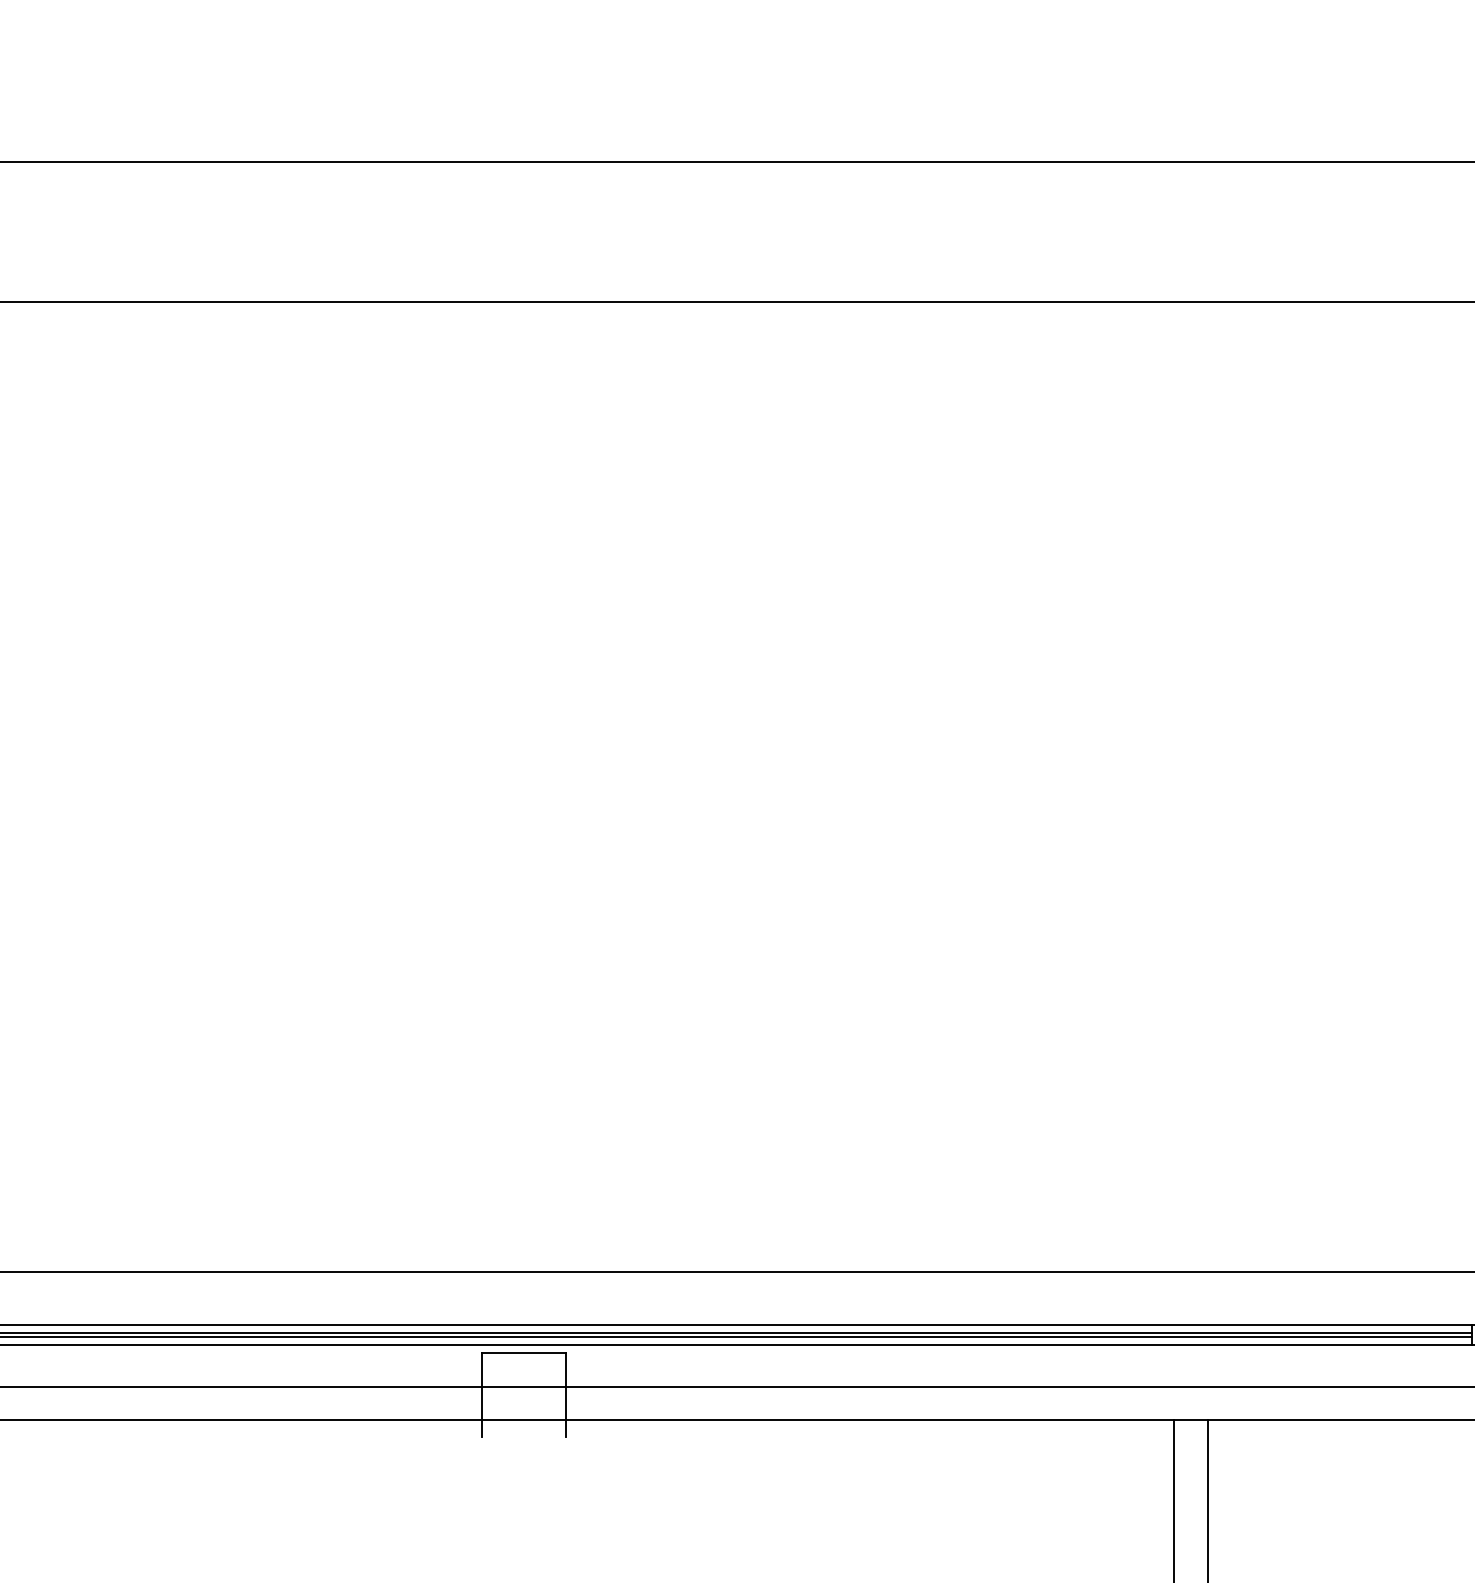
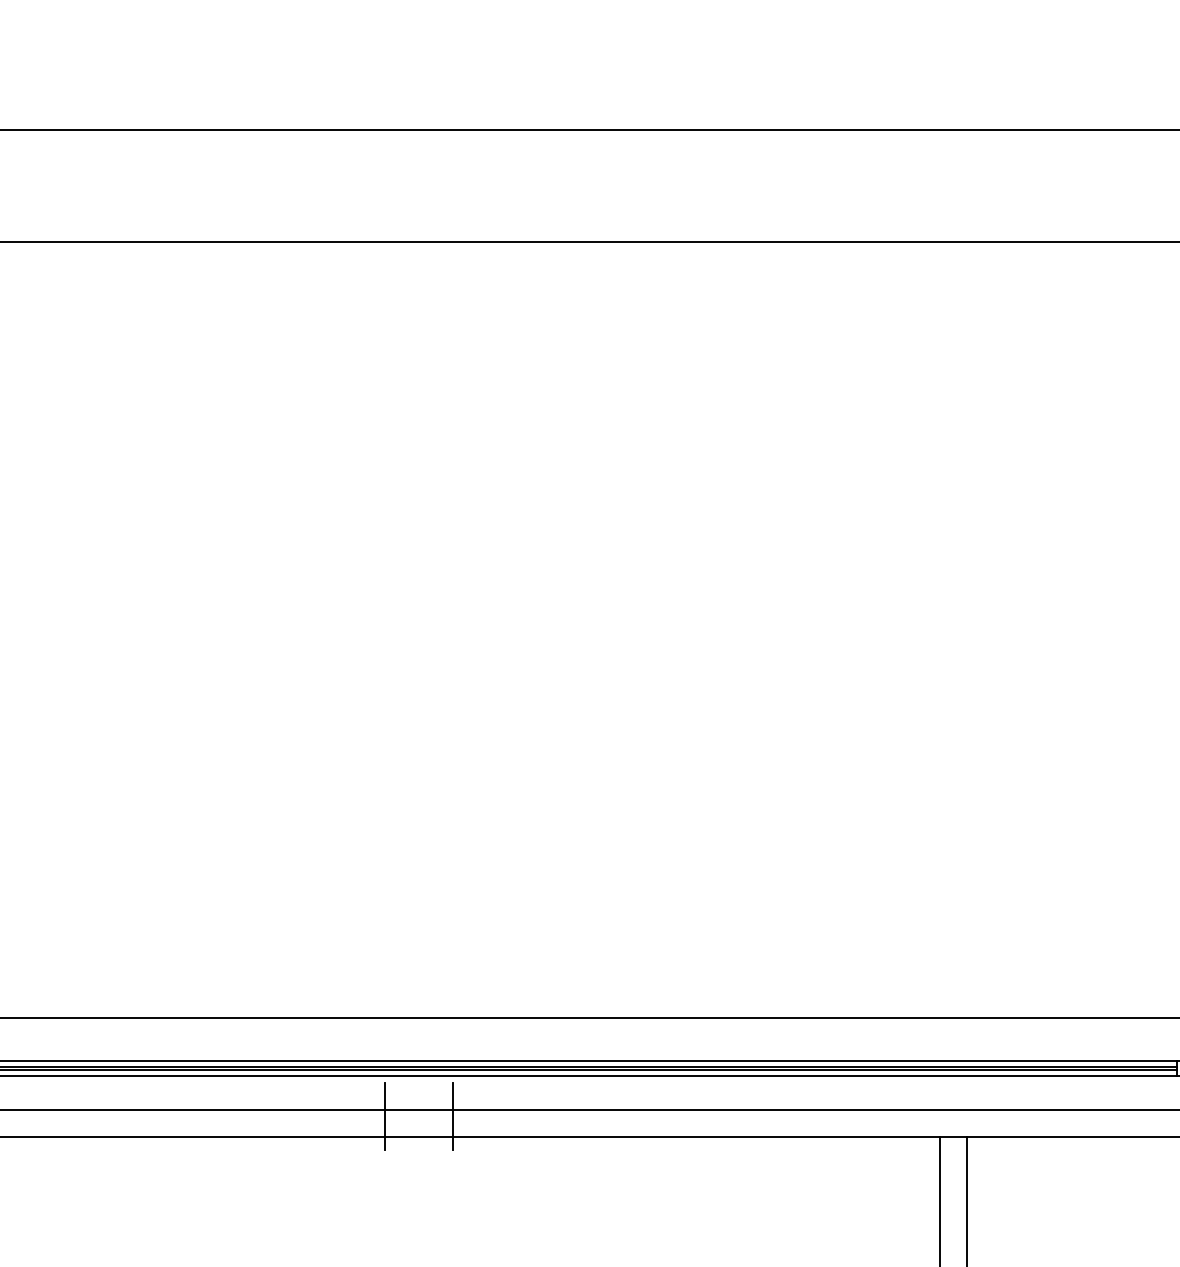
line: (523, 1352) -> (418, 1082), removed

